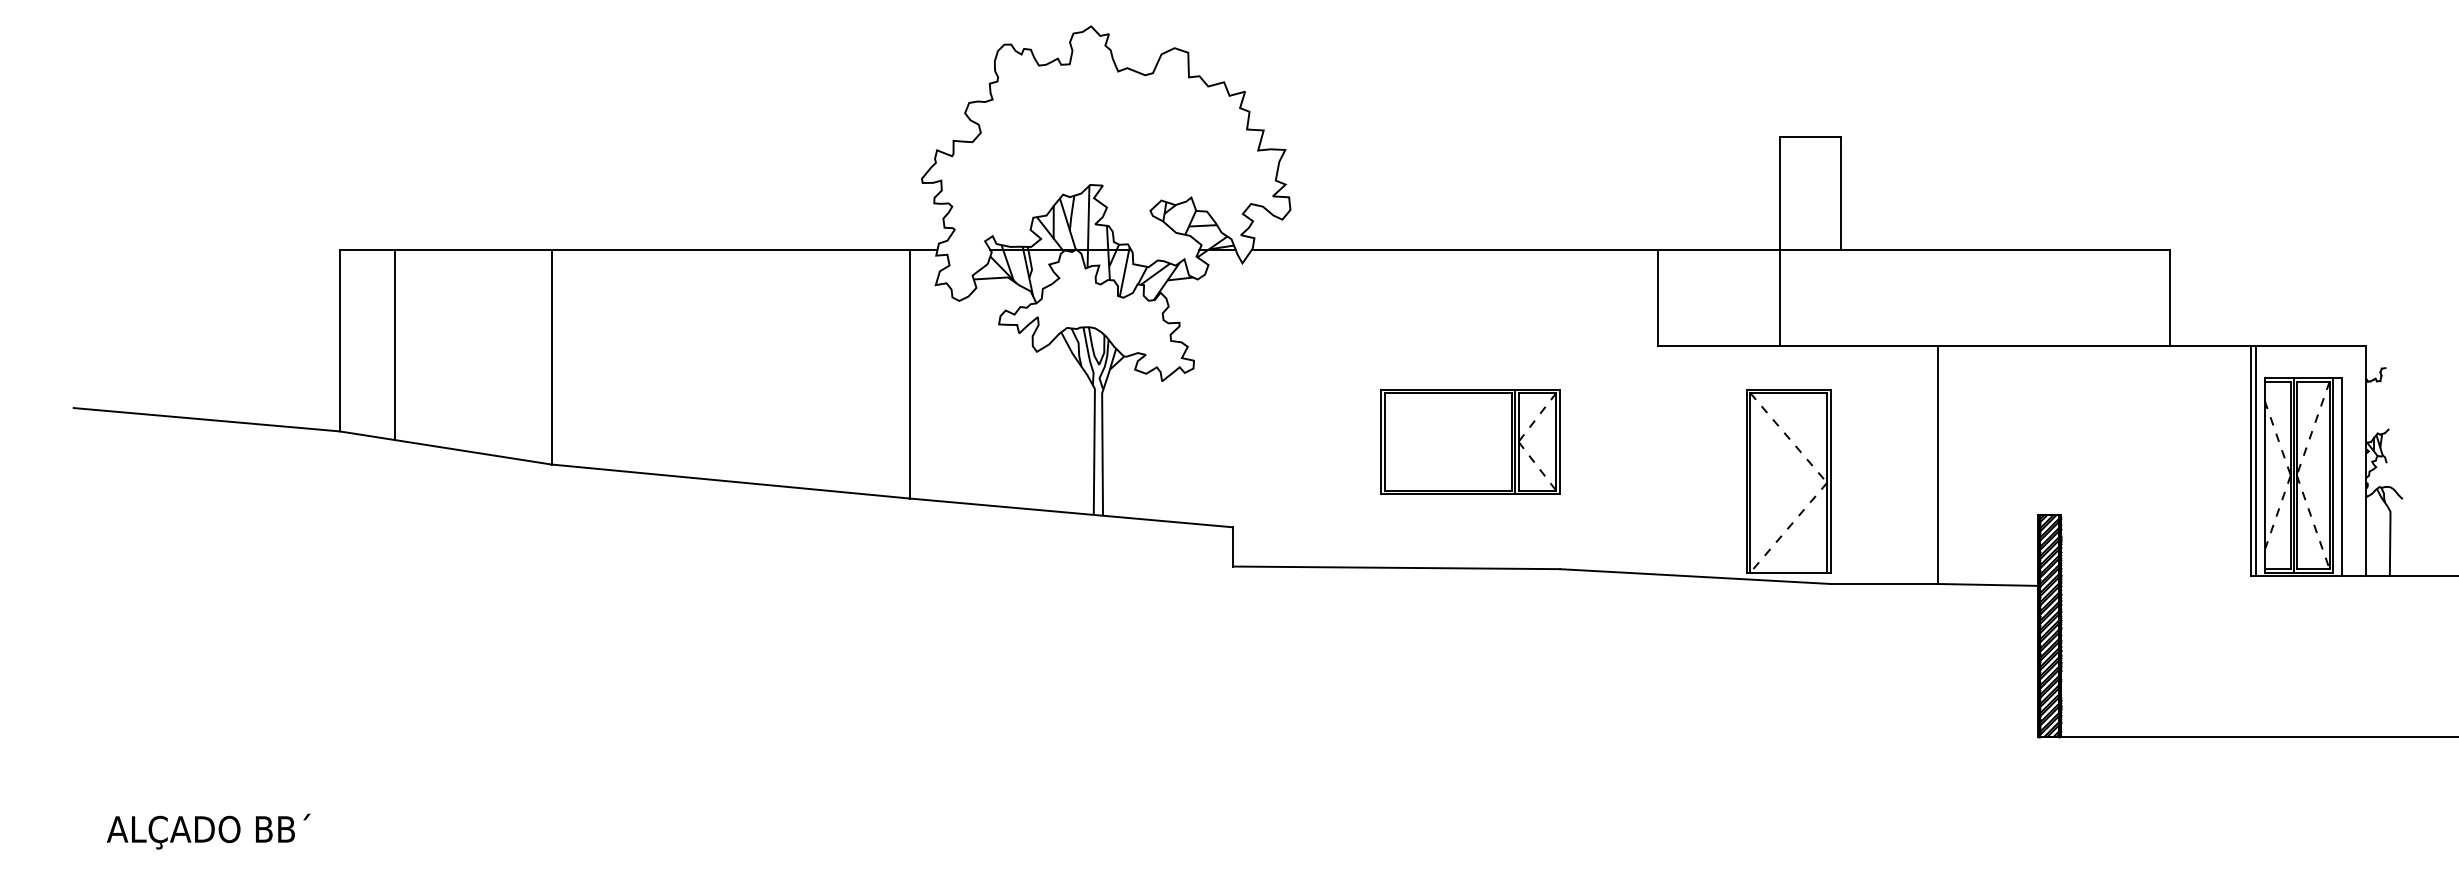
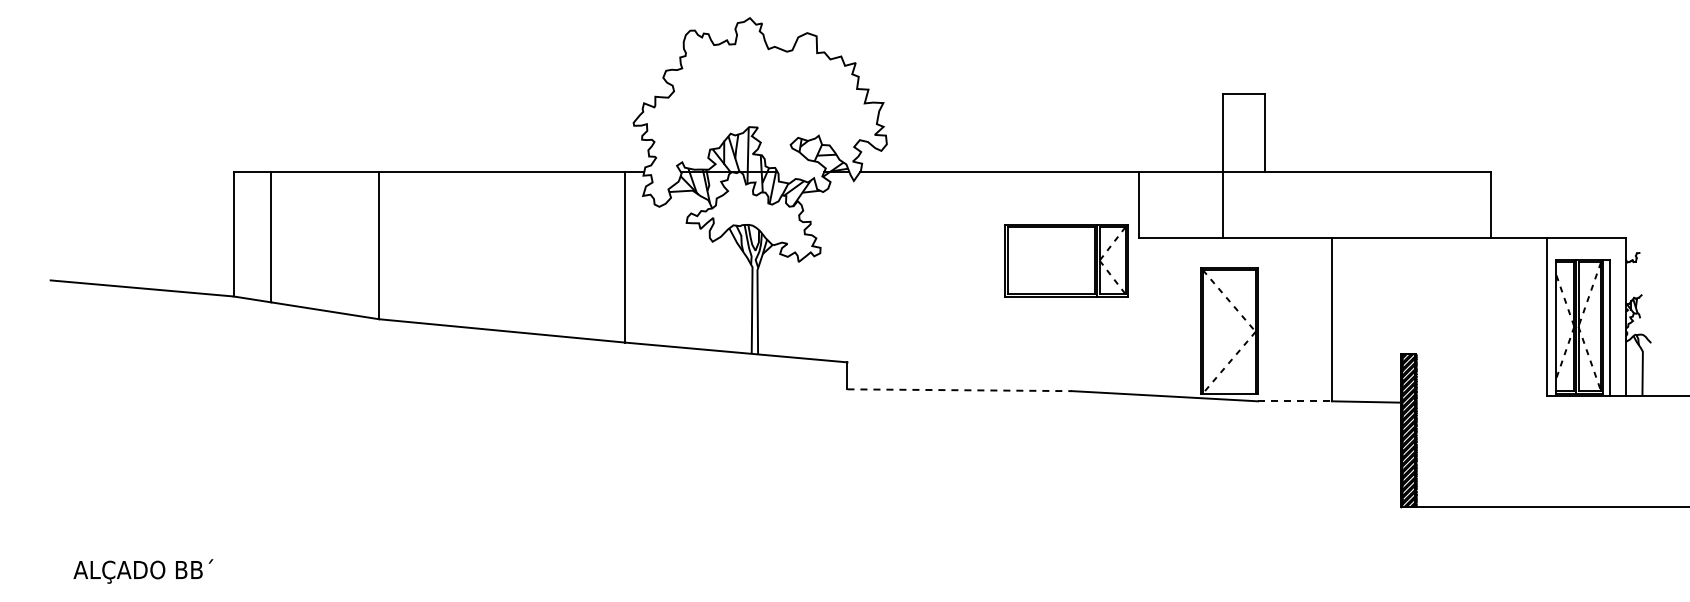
part: (1470, 441) -> (1066, 260), moved
line: (2256, 460) -> (1550, 316), removed
line: (1397, 568) -> (960, 390), solid -> dashed
line: (1883, 584) -> (1294, 401), solid -> dashed

